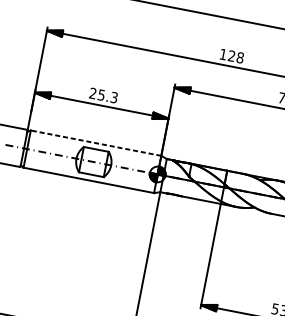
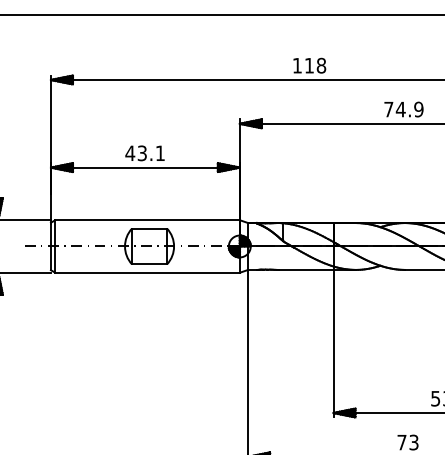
text: (231, 55) -> (308, 65), 128 -> 118
text: (103, 95) -> (144, 153), 25.3 -> 43.1
line: (95, 143) -> (147, 220), dashed -> solid

